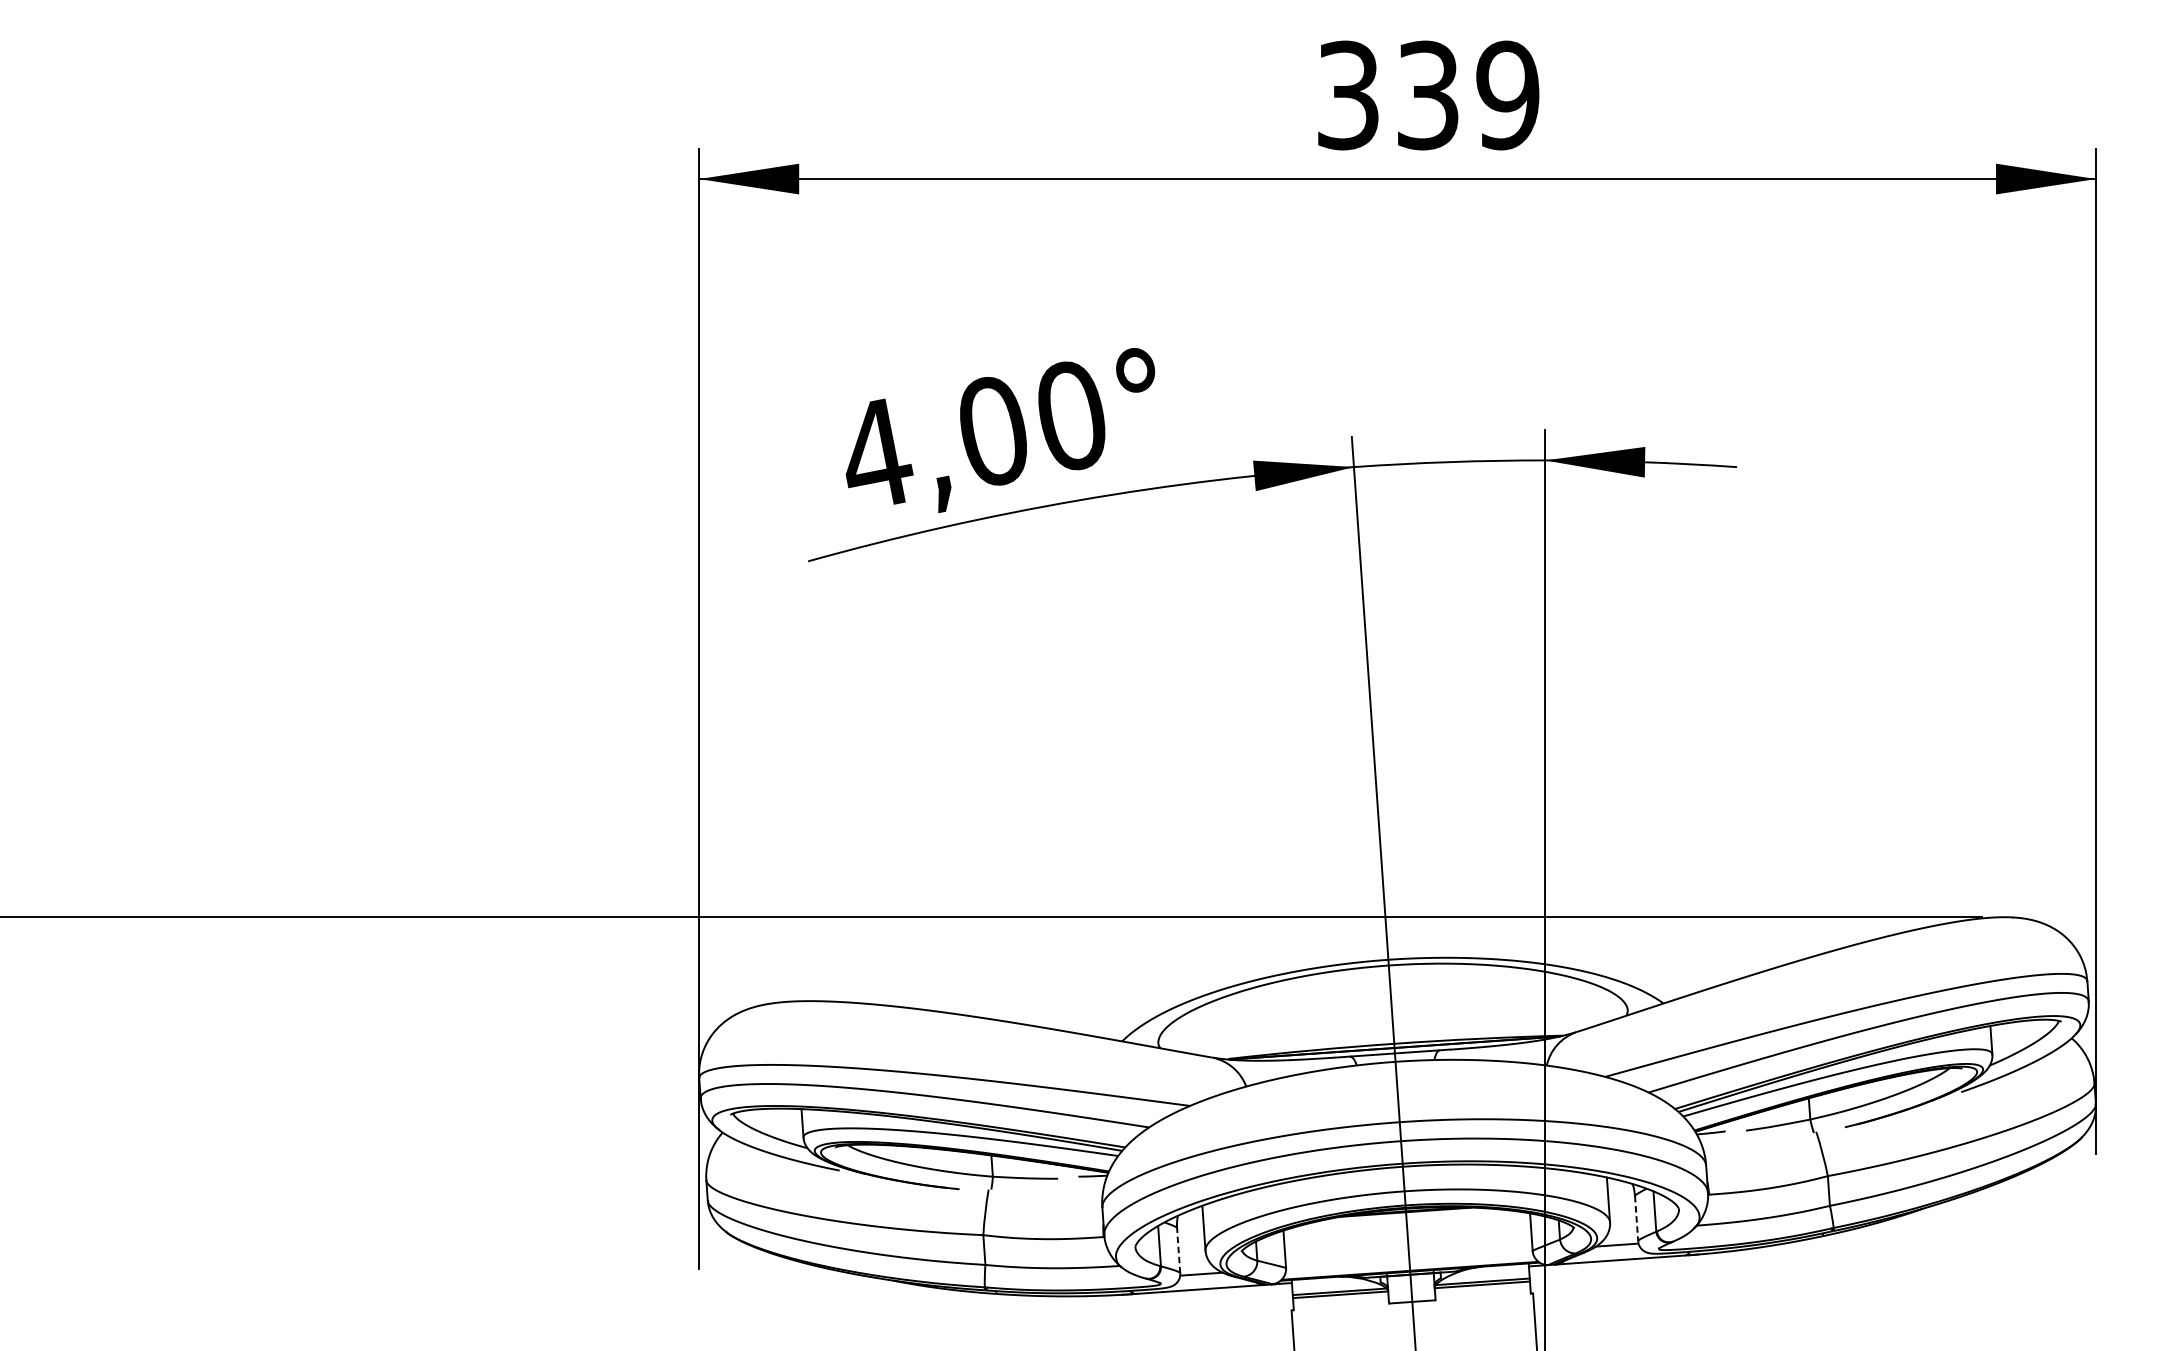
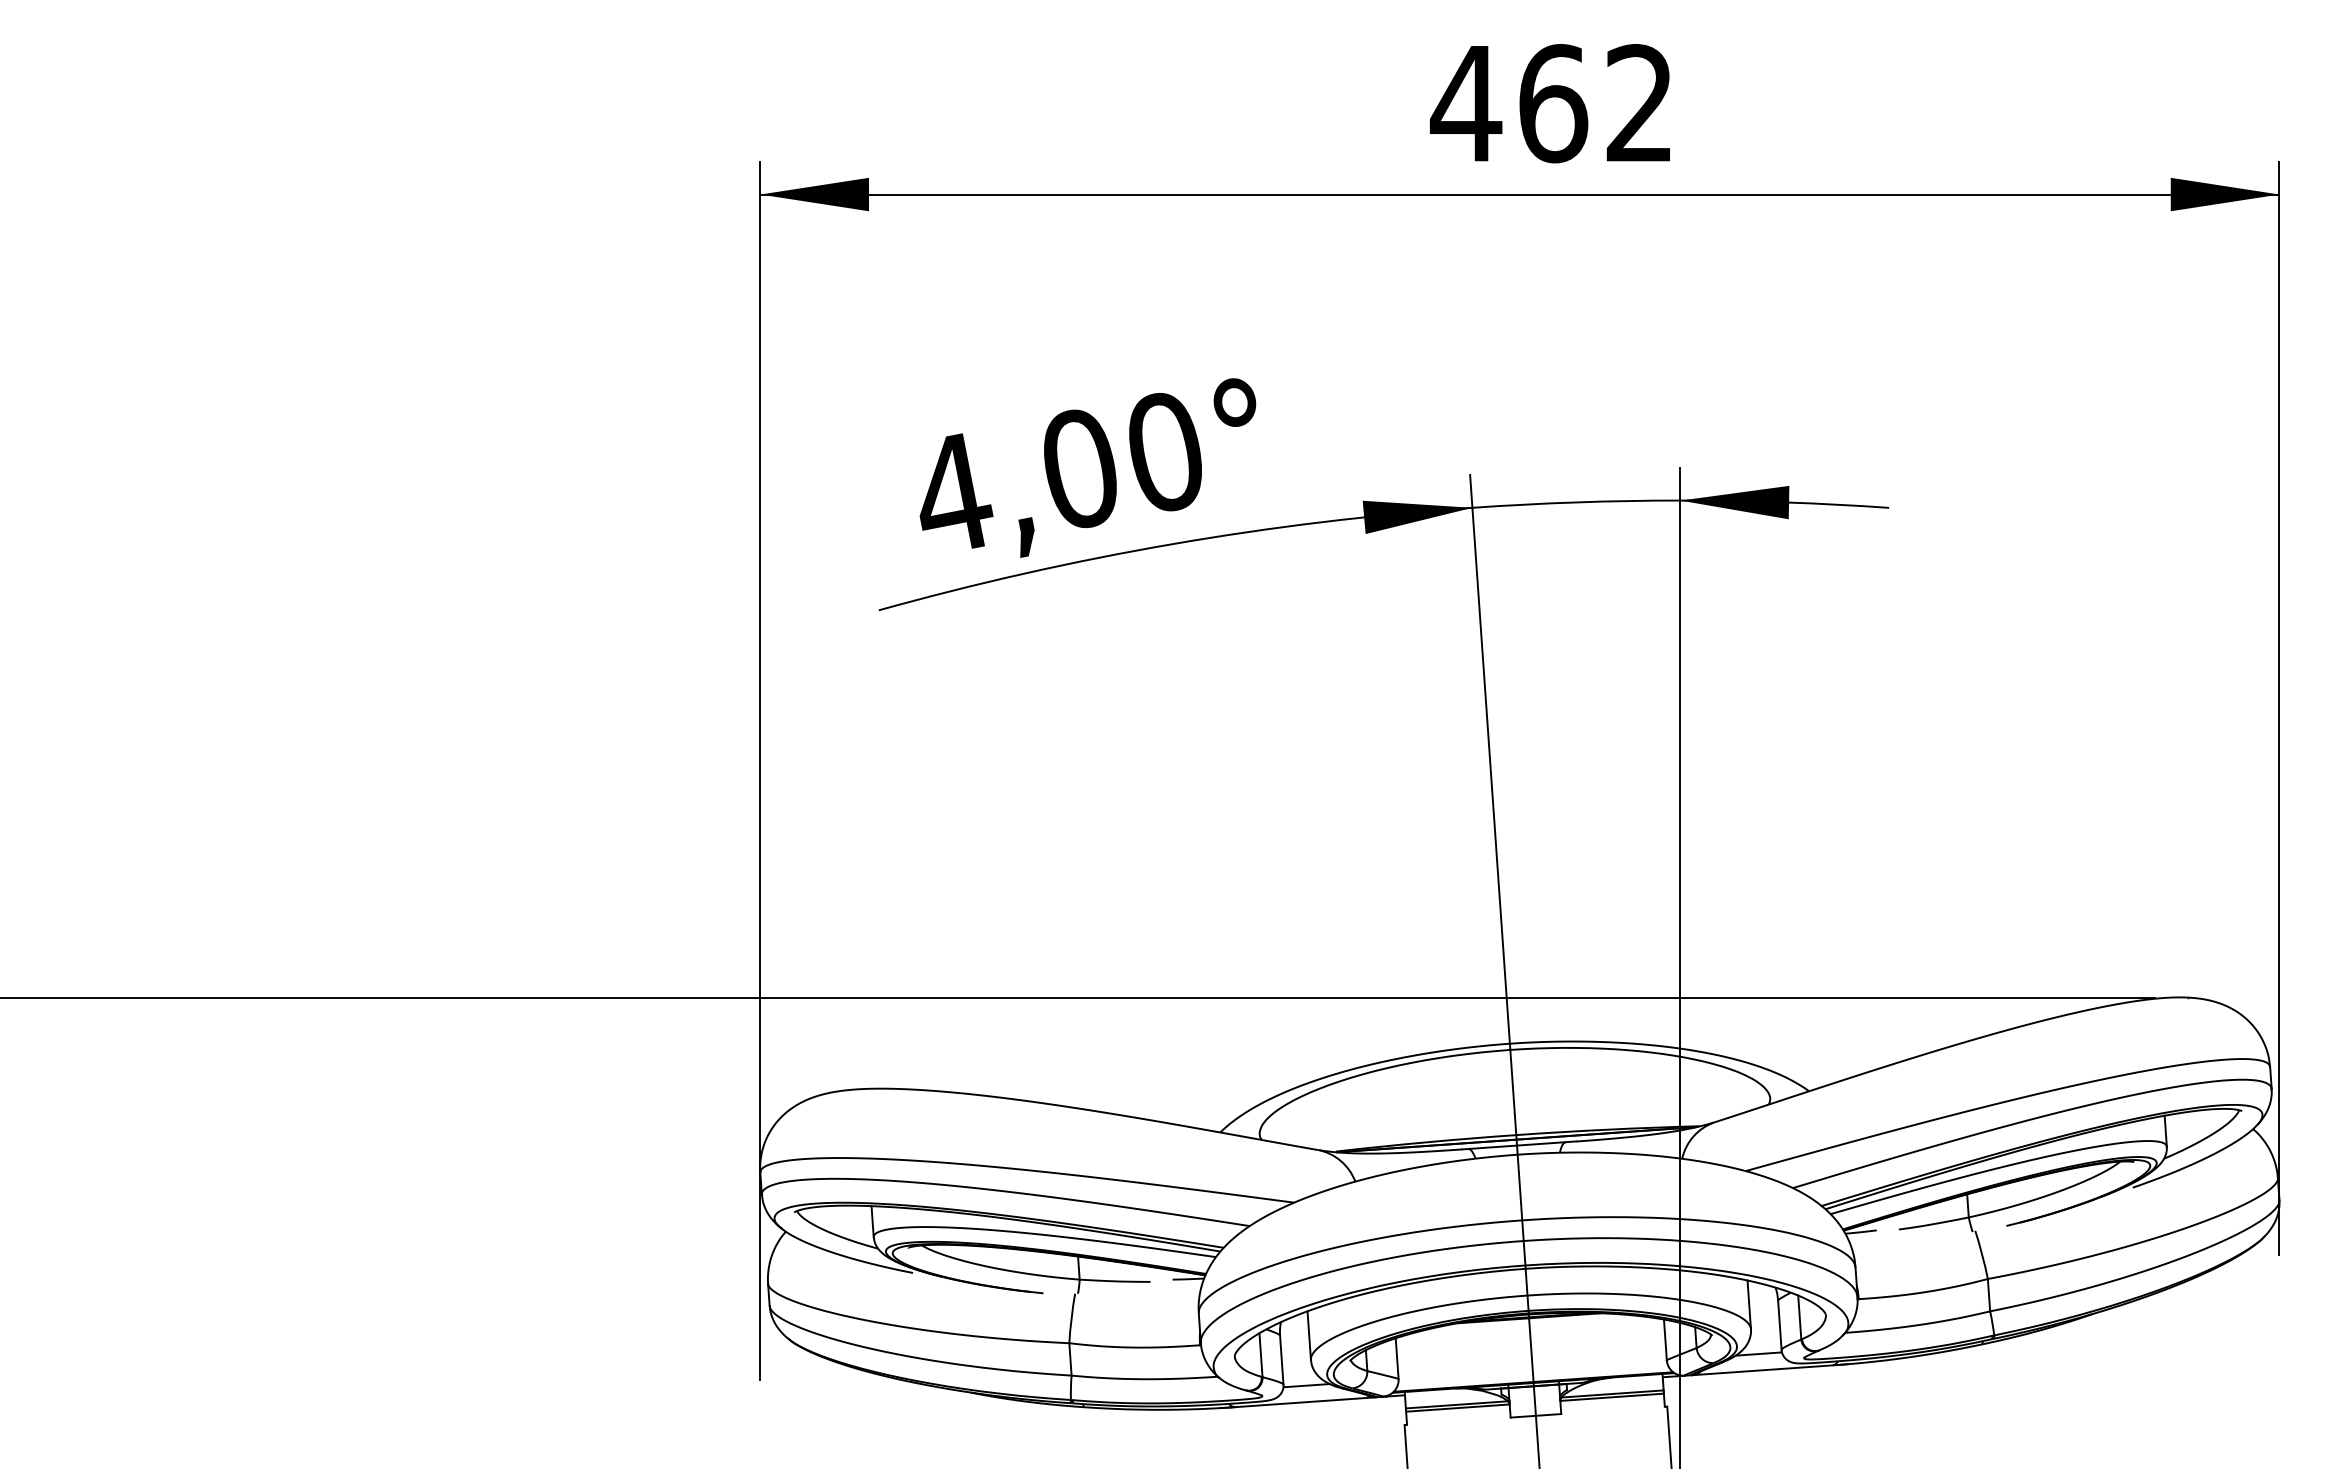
text: (1426, 95) -> (1551, 103), 339 -> 462
line: (1636, 1218) -> (1779, 1325), dashed -> solid
line: (1178, 1251) -> (1281, 1360), dashed -> solid

